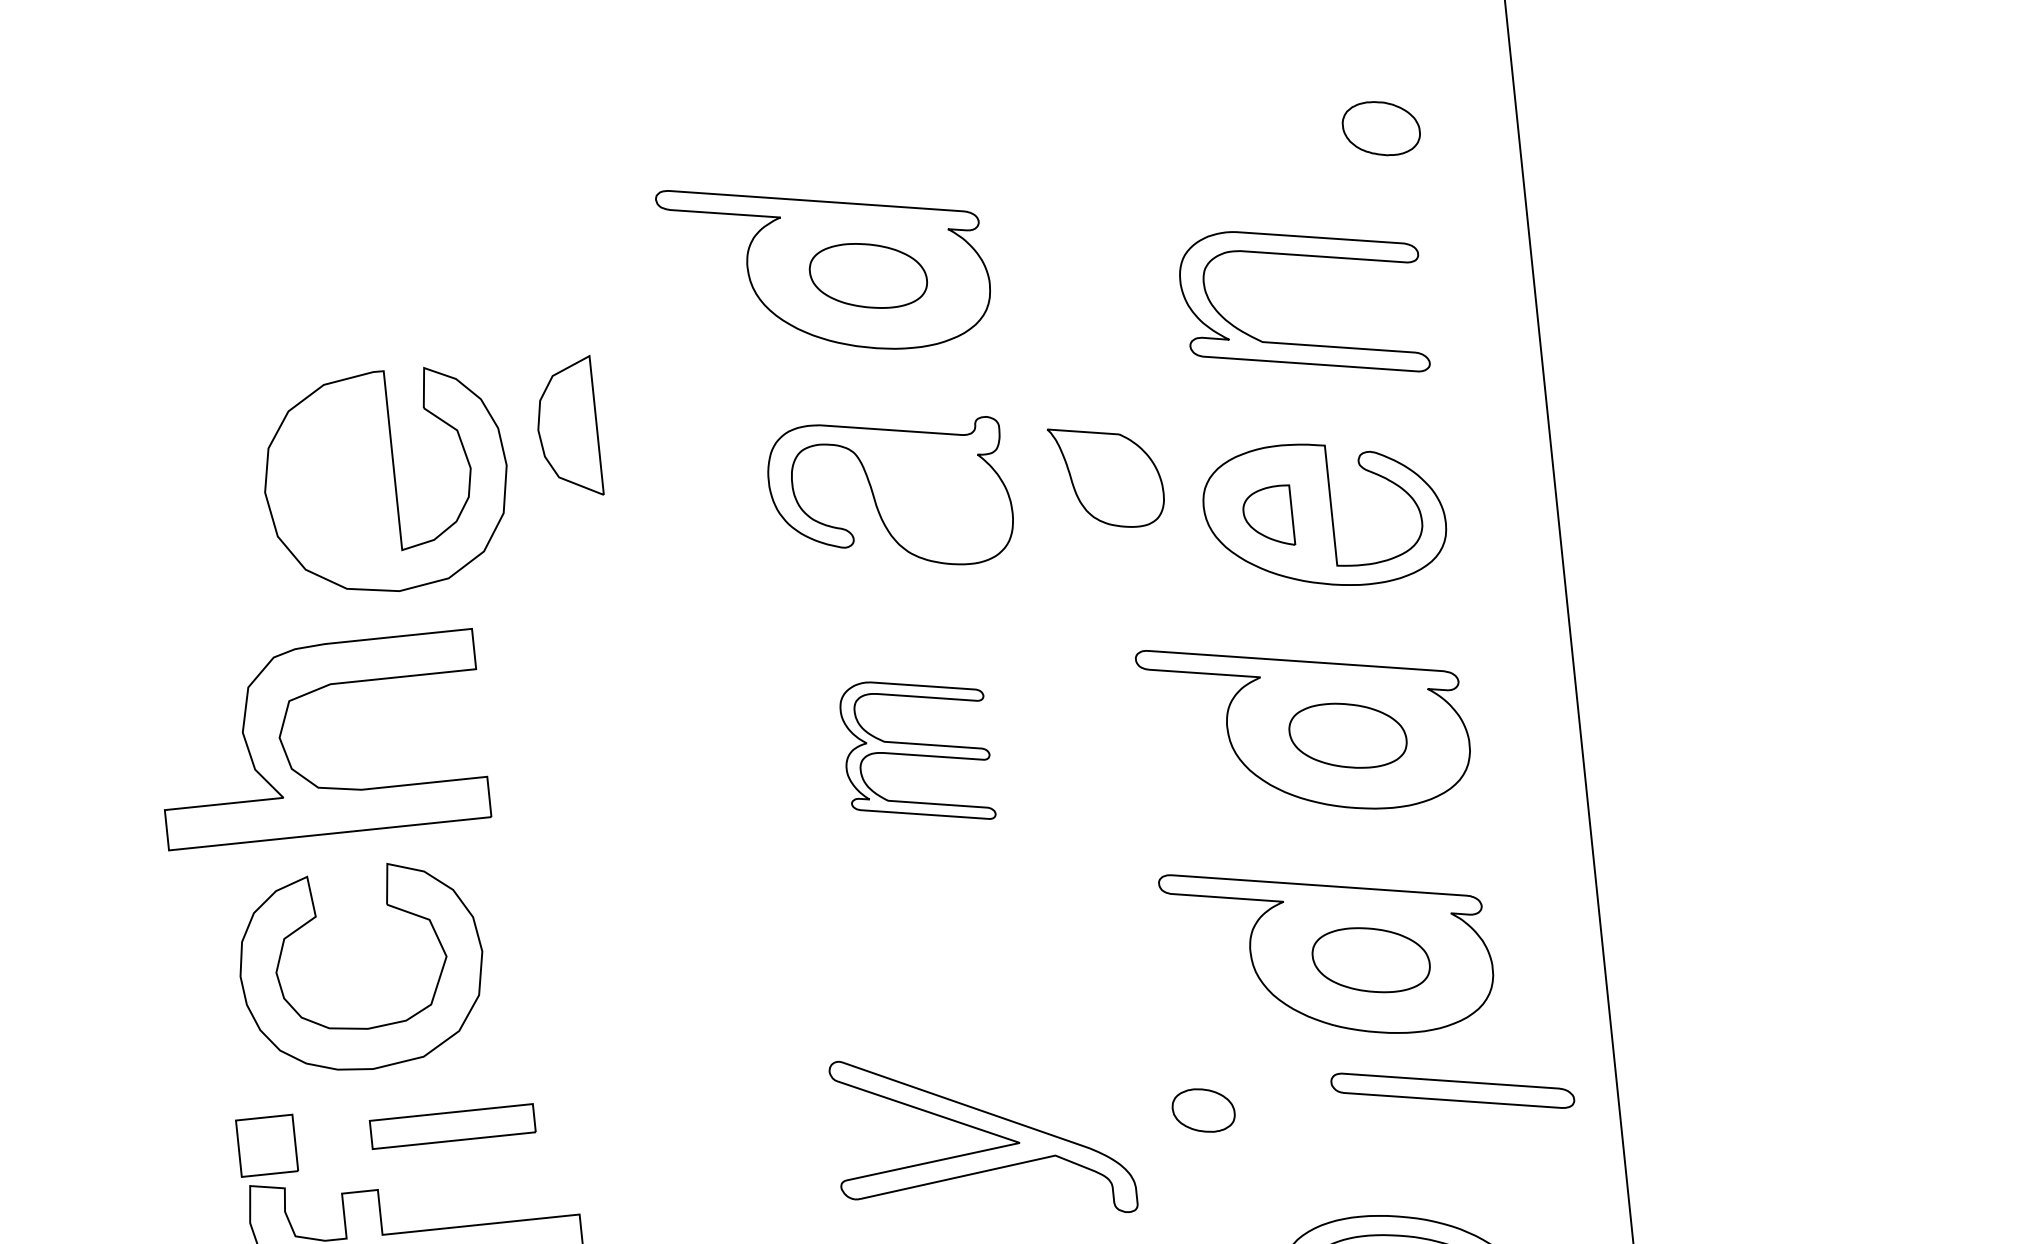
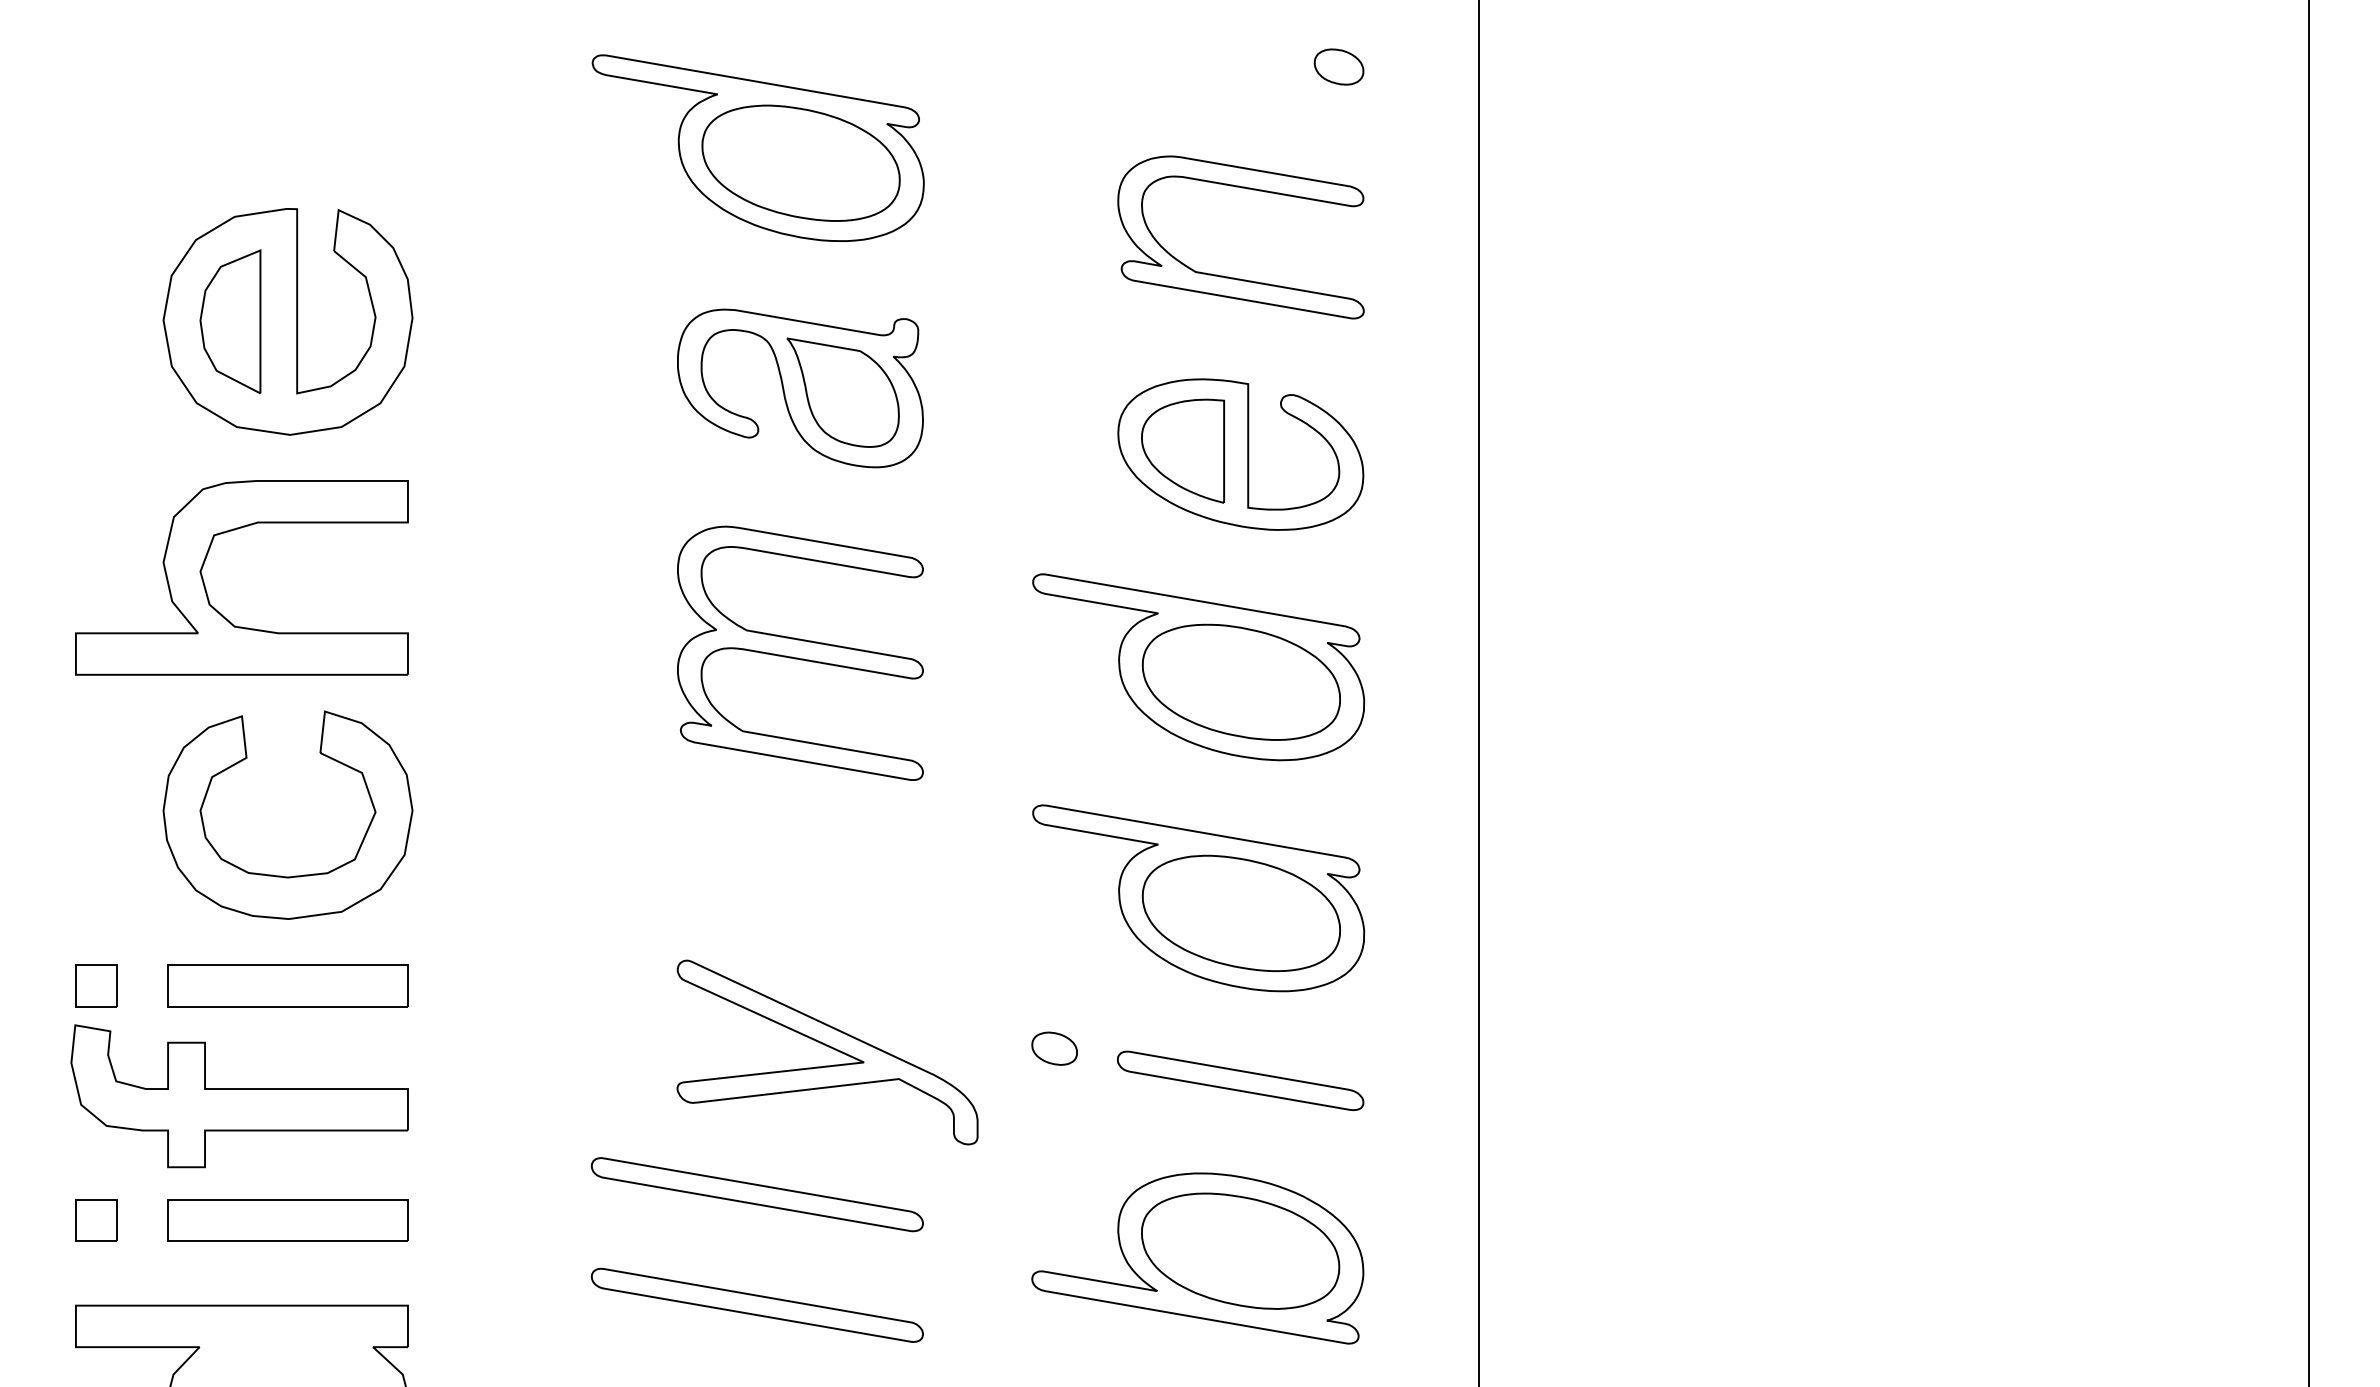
part: (1380, 128) -> (1338, 66), size x0.62
part: (867, 275) -> (800, 162), size x1.67
part: (567, 428) -> (230, 321), moved
part: (1106, 476) -> (842, 392), moved
part: (1267, 516) -> (1182, 450), size x1.67
part: (1347, 735) -> (1240, 681), size x1.67
part: (917, 751) -> (800, 652), size x1.67
part: (287, 753) -> (206, 588), moved
part: (1370, 959) -> (1240, 912), size x1.67
part: (361, 1027) -> (281, 875), moved
part: (1452, 1090) -> (1240, 1080), moved
part: (1203, 1110) -> (1054, 1048), size x0.71
part: (452, 1126) -> (287, 985), size x1.43
part: (266, 1145) -> (96, 985), size x0.71

